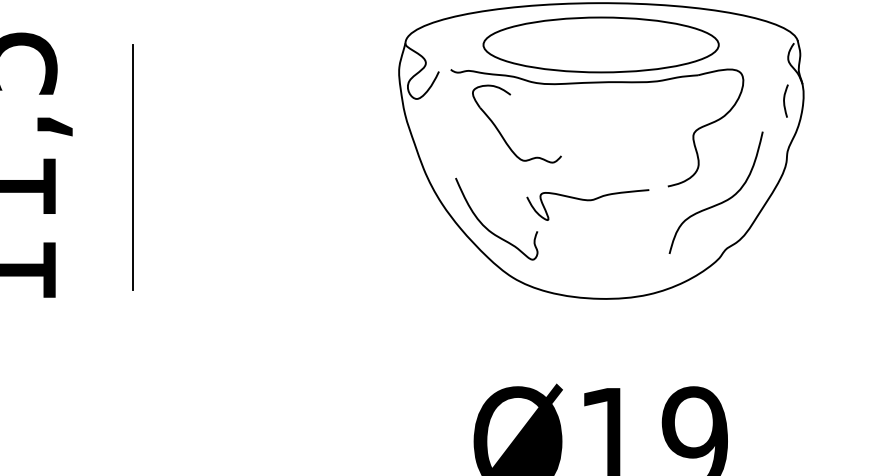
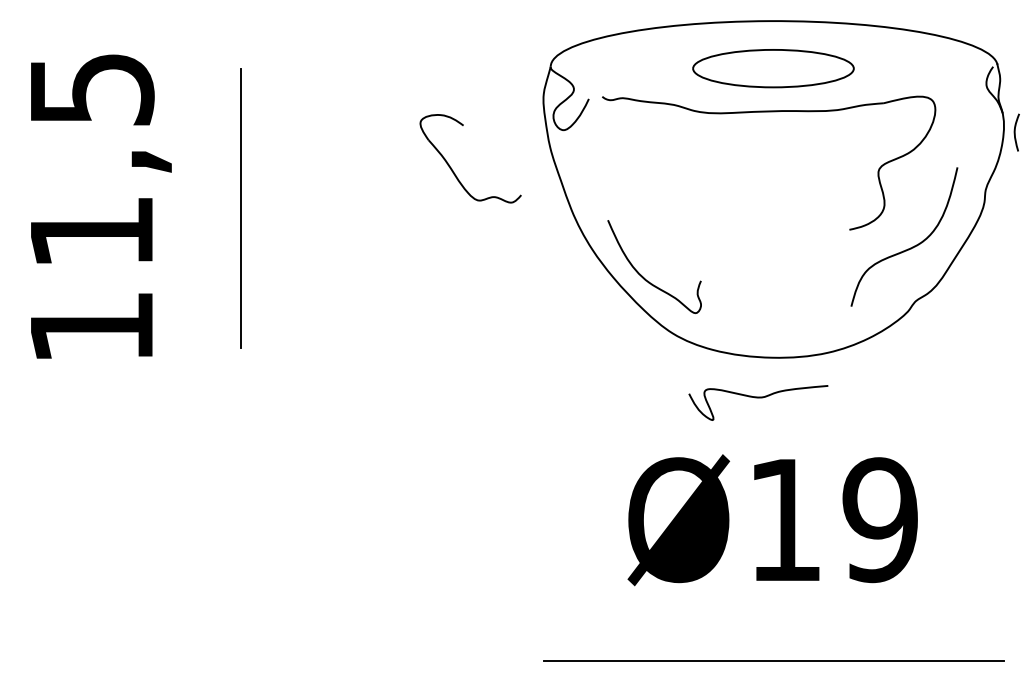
part: (601, 44) -> (773, 68), size x0.6
curve: (784, 101) -> (1015, 132), moved
part: (501, 134) -> (453, 170), moved
curve: (587, 201) -> (758, 398), moved

